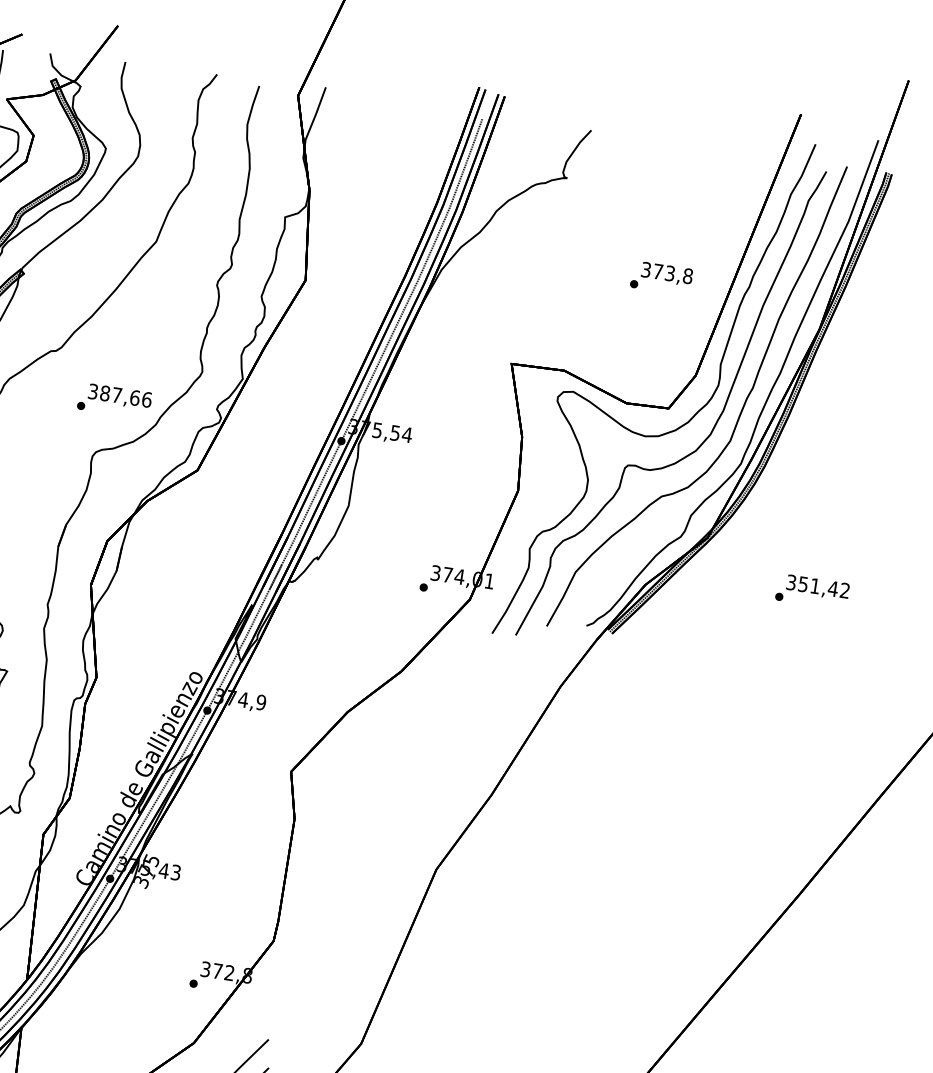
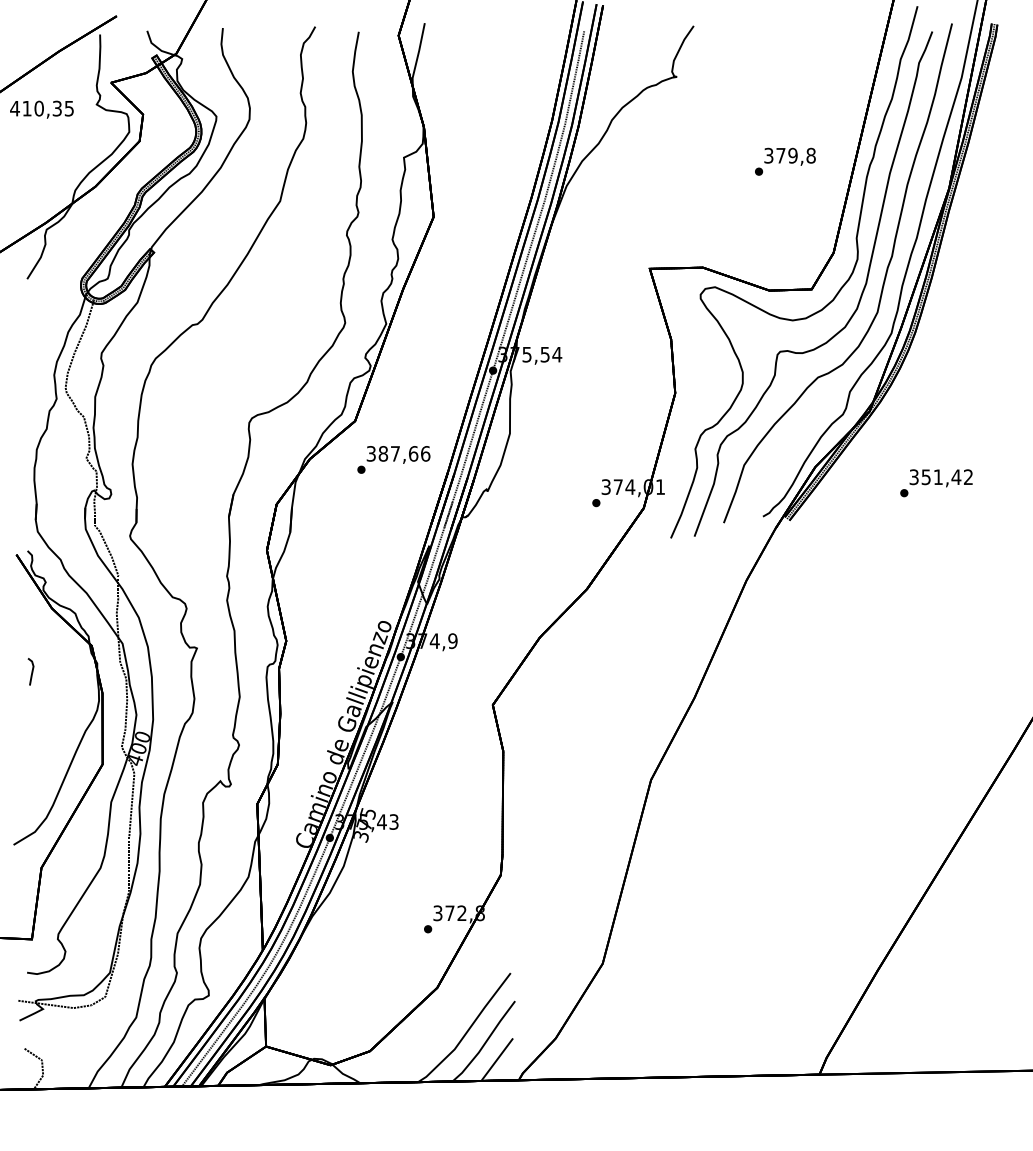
text: (669, 273) -> (792, 155), 373,8 -> 379,8
text: (114, 400) -> (393, 459), moved
text: (812, 592) -> (936, 483), moved

